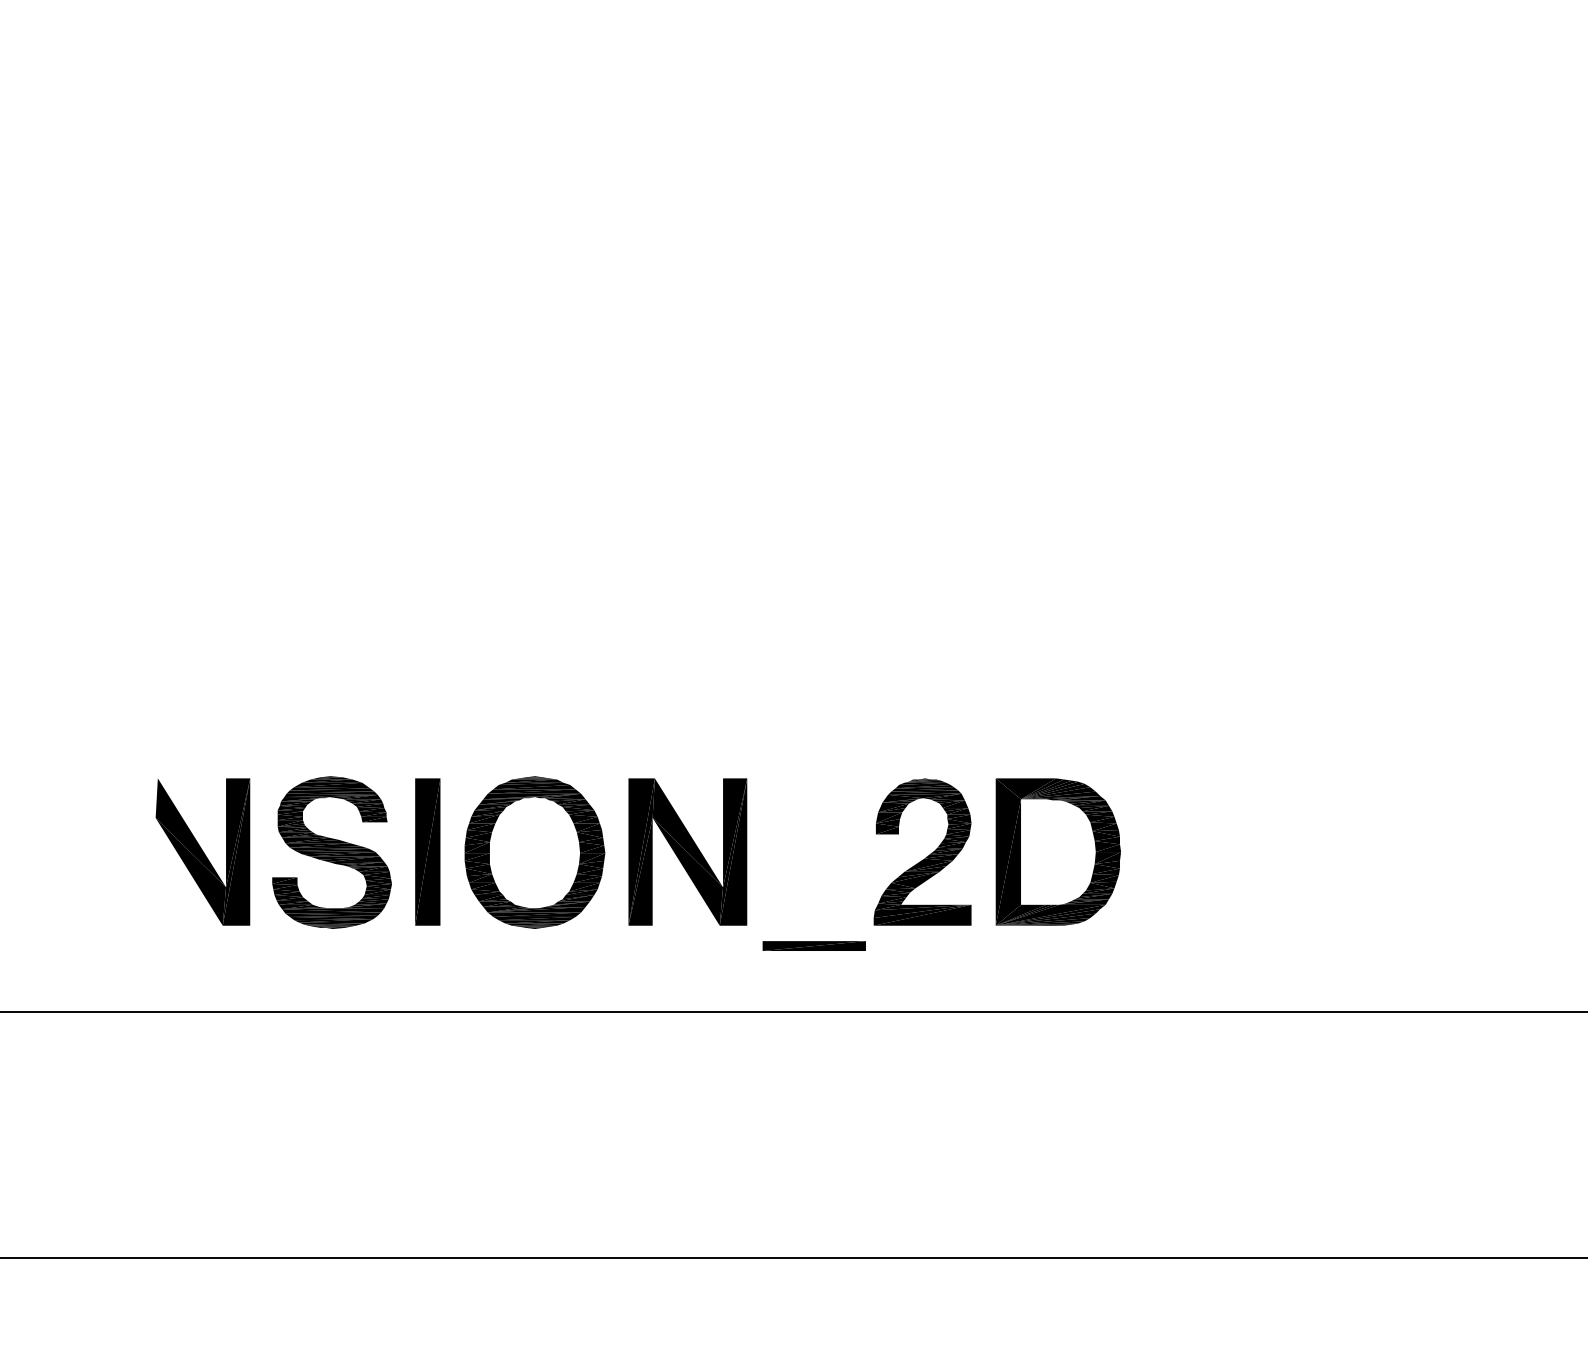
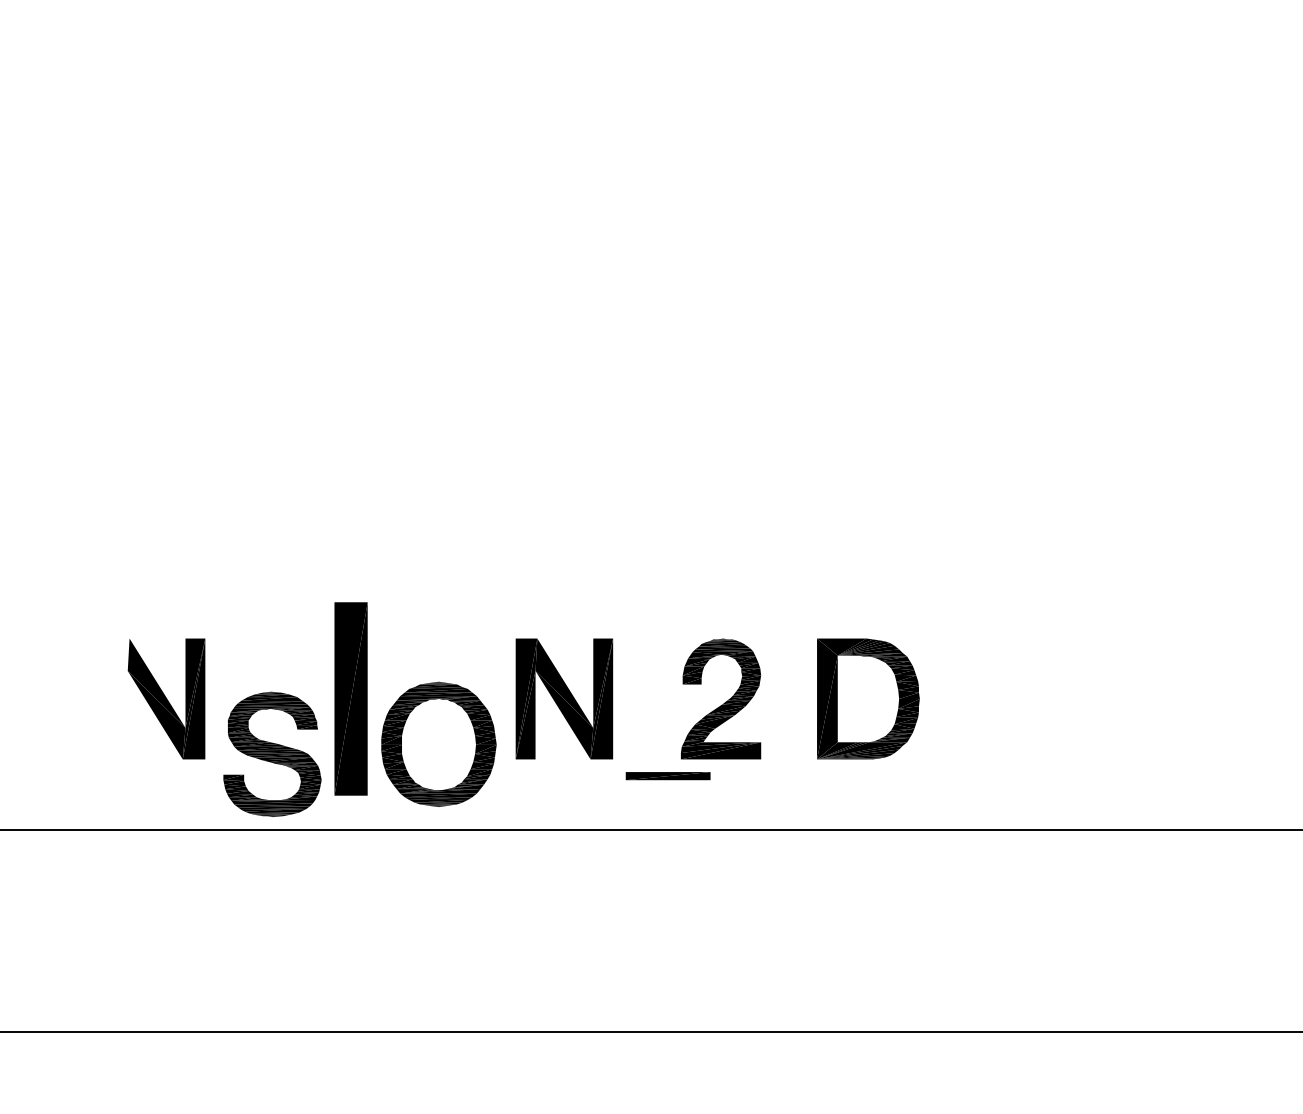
part: (332, 851) -> (272, 753), moved
part: (427, 851) -> (350, 698), size x1.6
part: (534, 851) -> (438, 743), moved
part: (923, 851) -> (721, 698), moved

